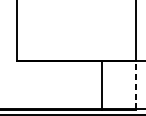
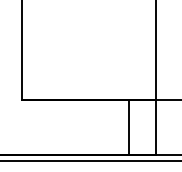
line: (135, 84) -> (155, 127), dashed -> solid
line: (101, 85) -> (128, 128), moved

